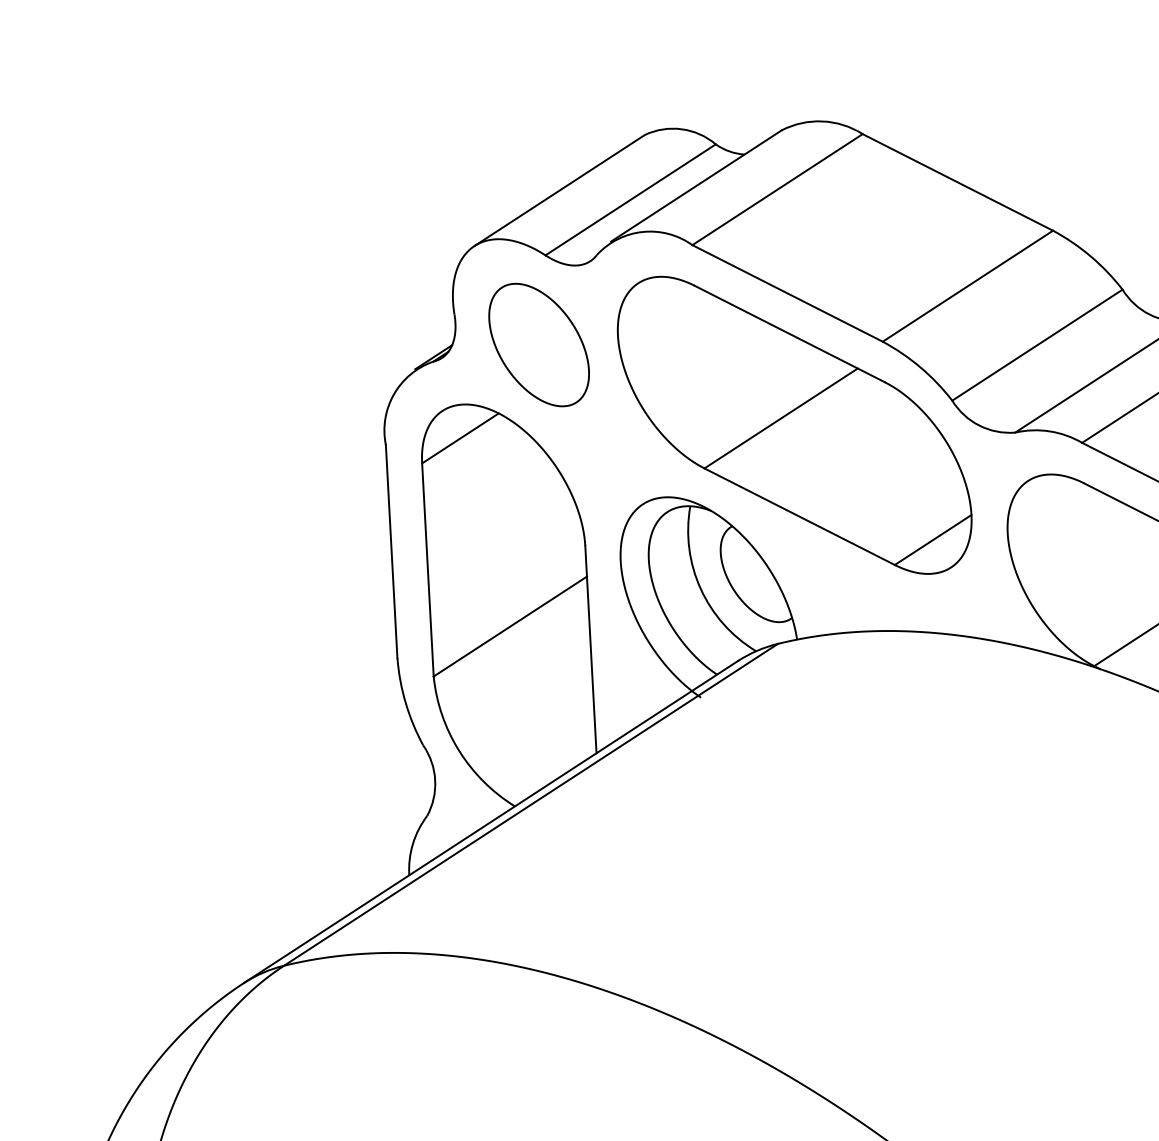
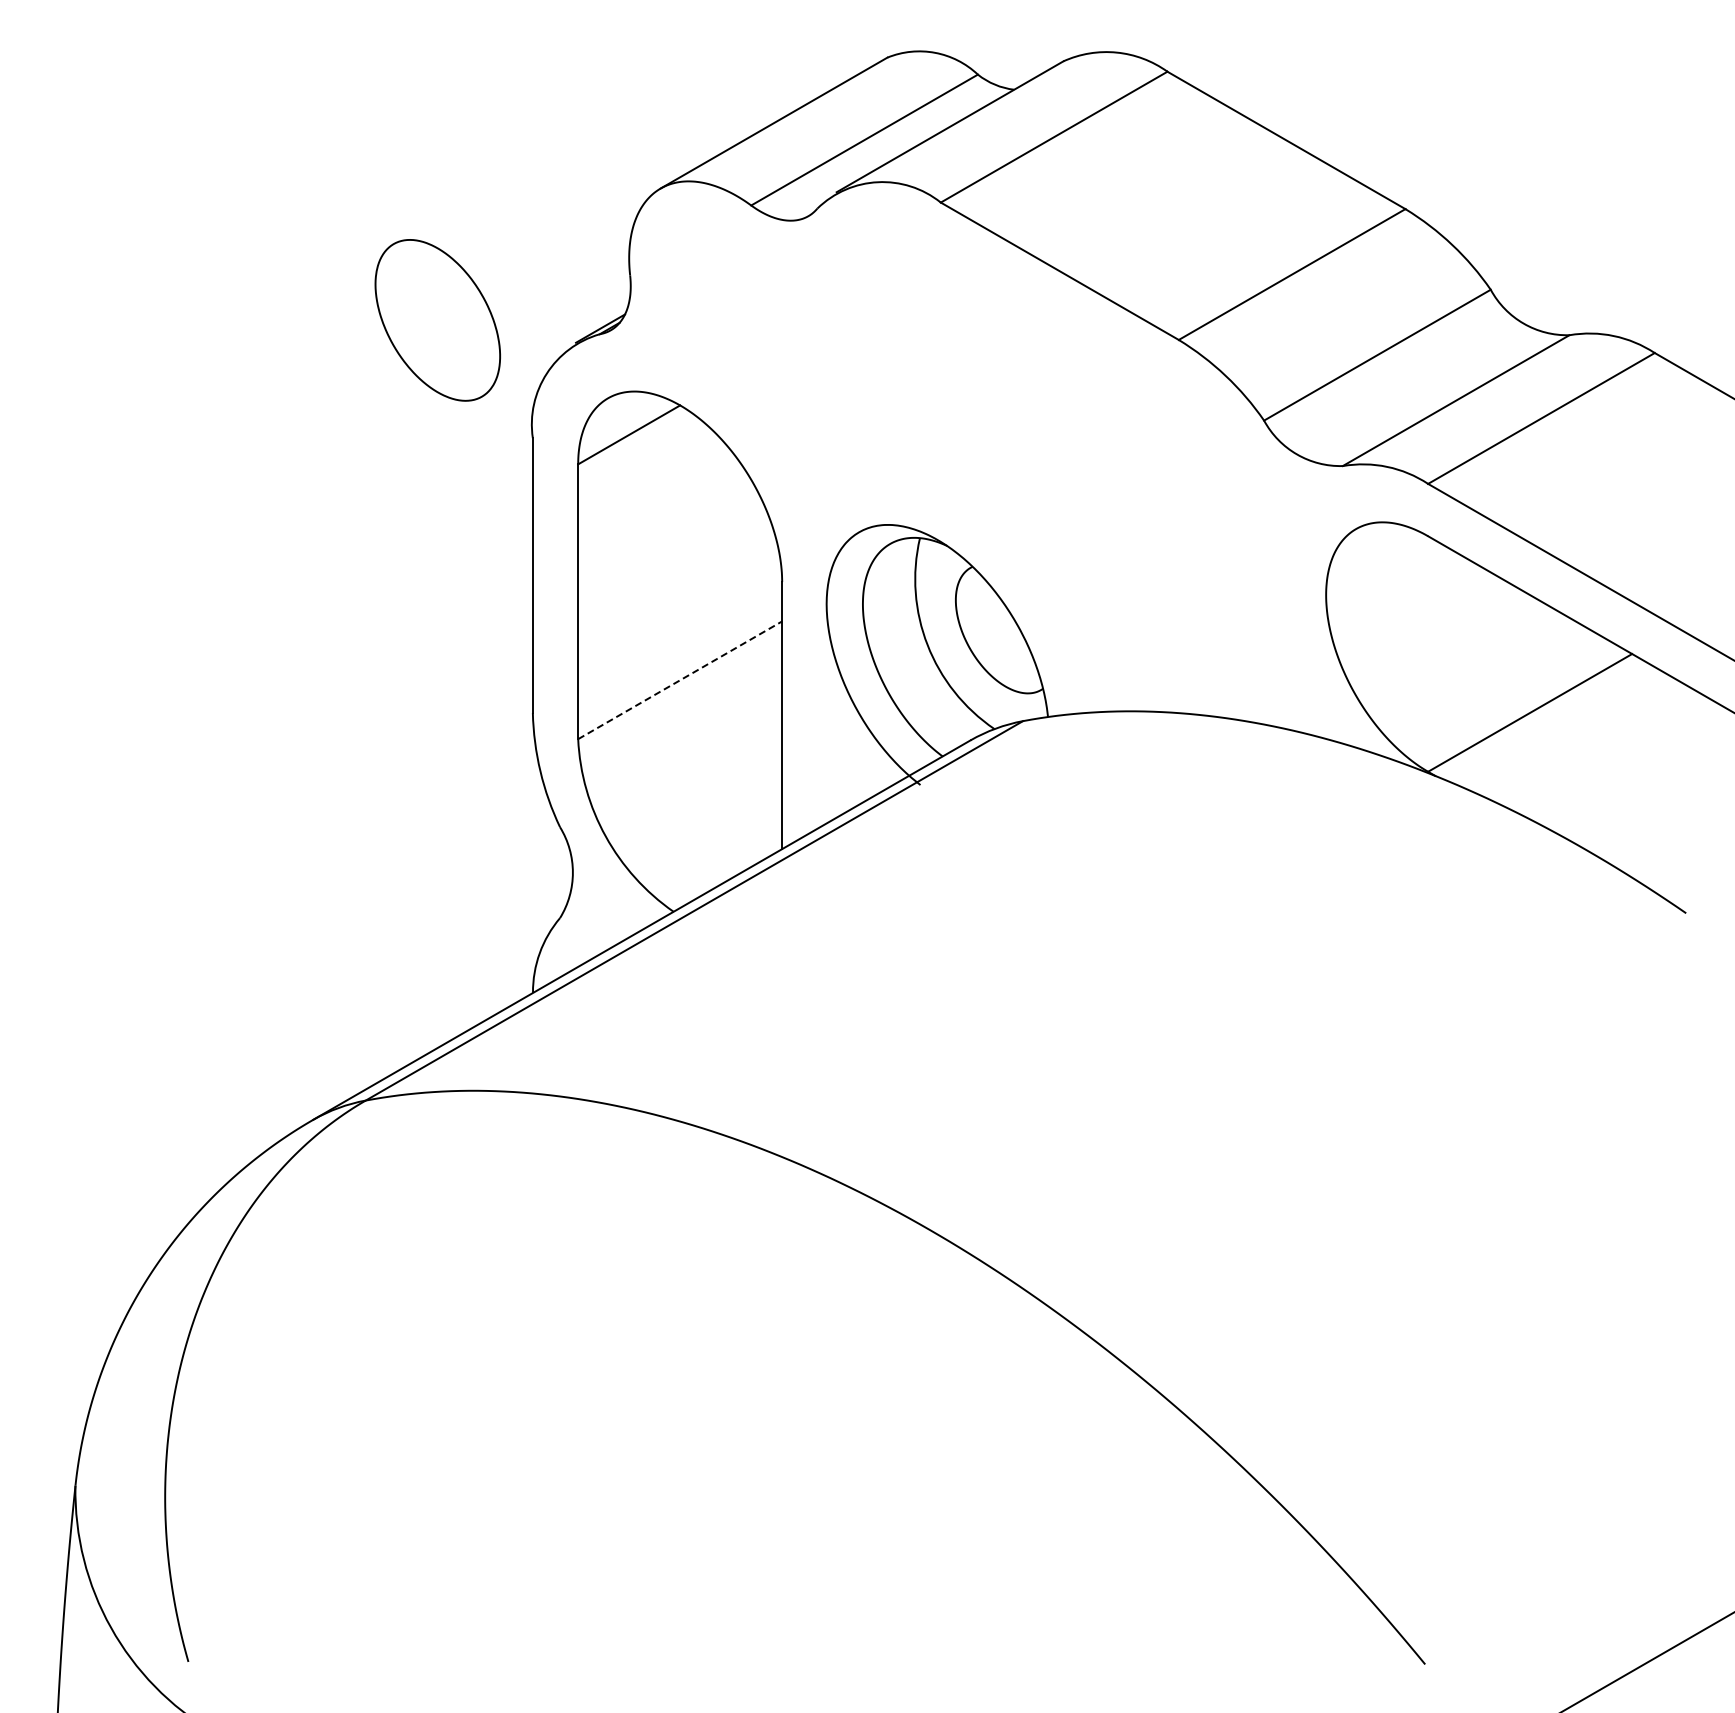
part: (538, 345) -> (437, 320), moved
part: (794, 425) -> (1059, 441), removed
line: (510, 626) -> (680, 680), solid -> dashed

